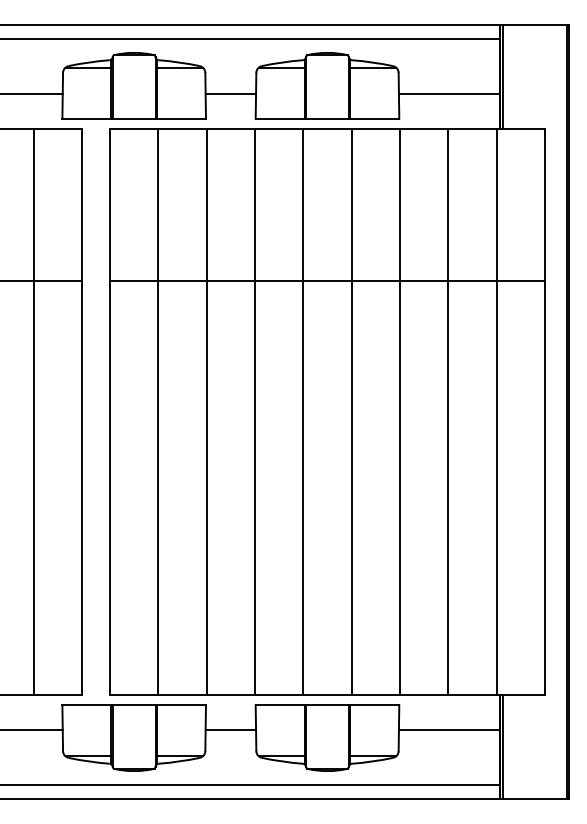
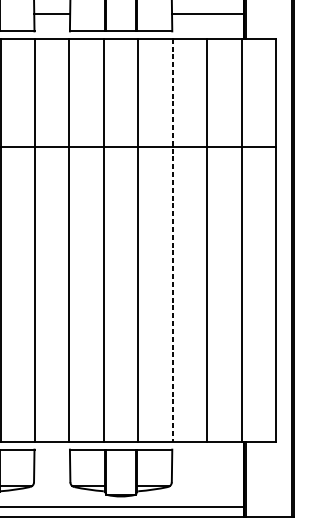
line: (399, 412) -> (172, 240), solid -> dashed
line: (230, 730) -> (51, 467), removed
line: (449, 730) -> (208, 467), removed

